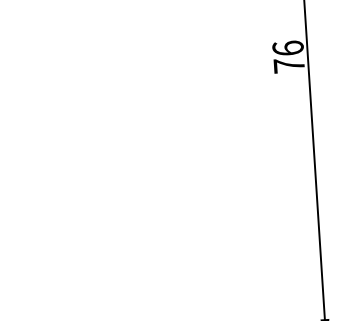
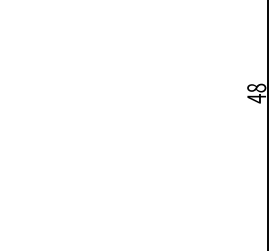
text: (288, 57) -> (256, 93), 76 -> 48

